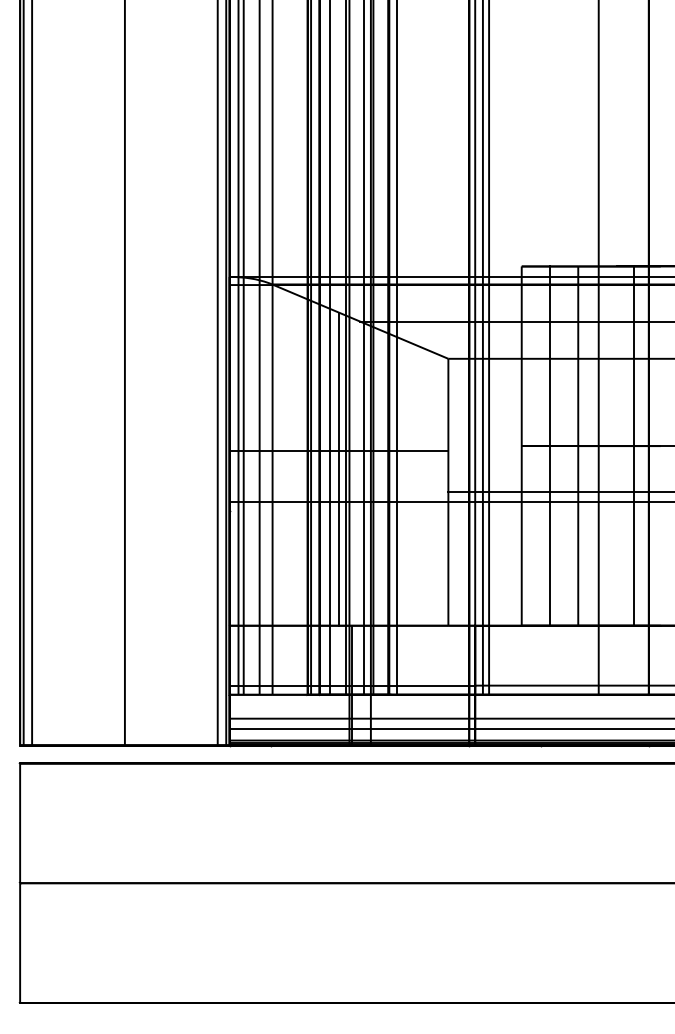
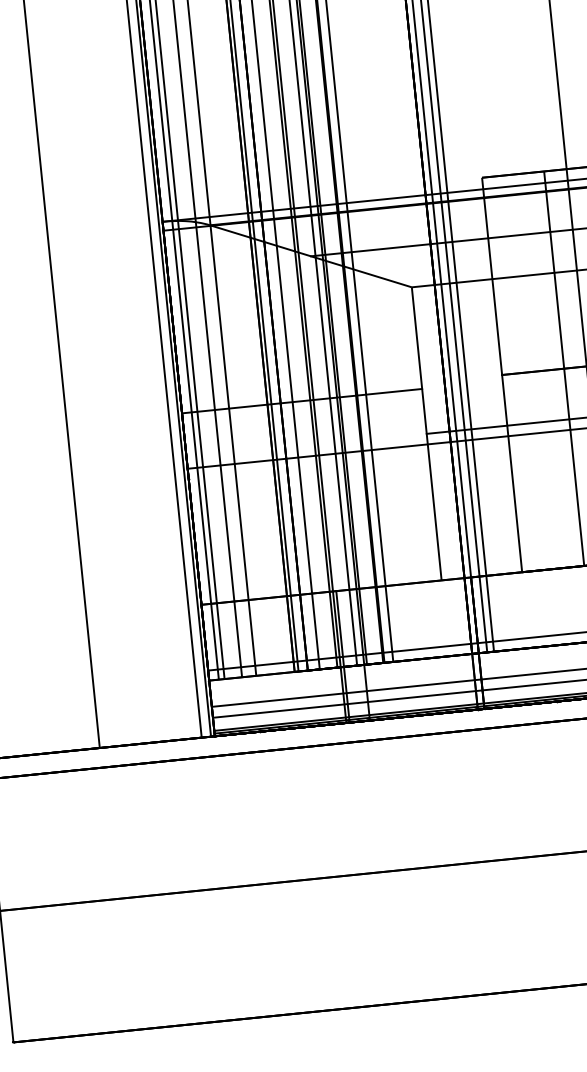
line: (549, 445) -> (532, 371), removed
line: (339, 468) -> (304, 419), removed

